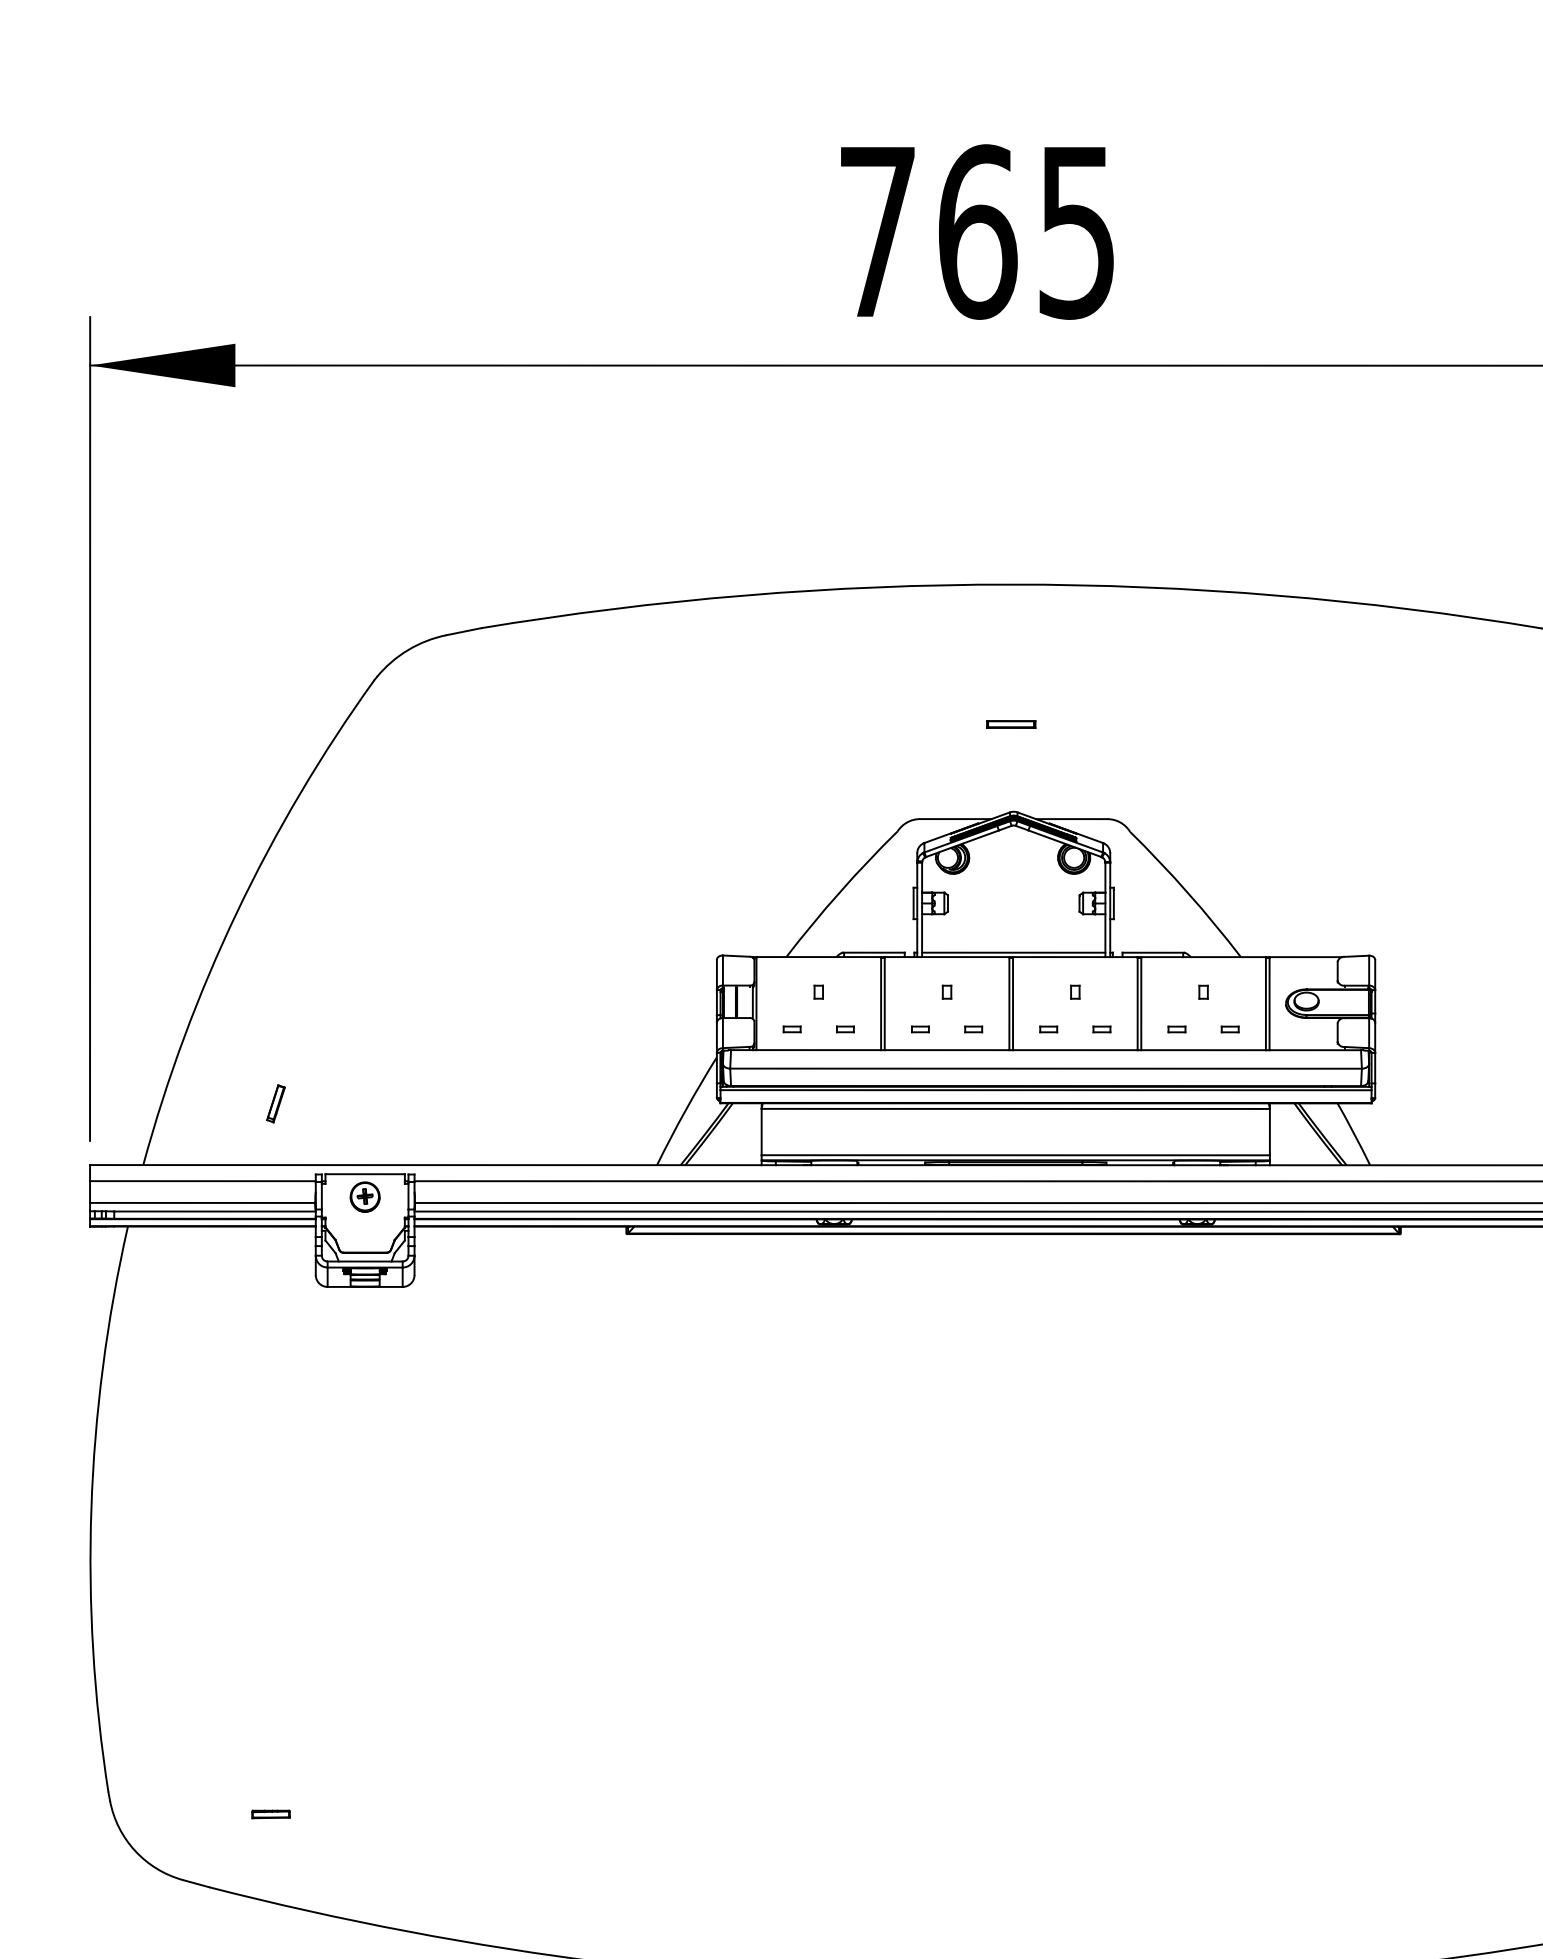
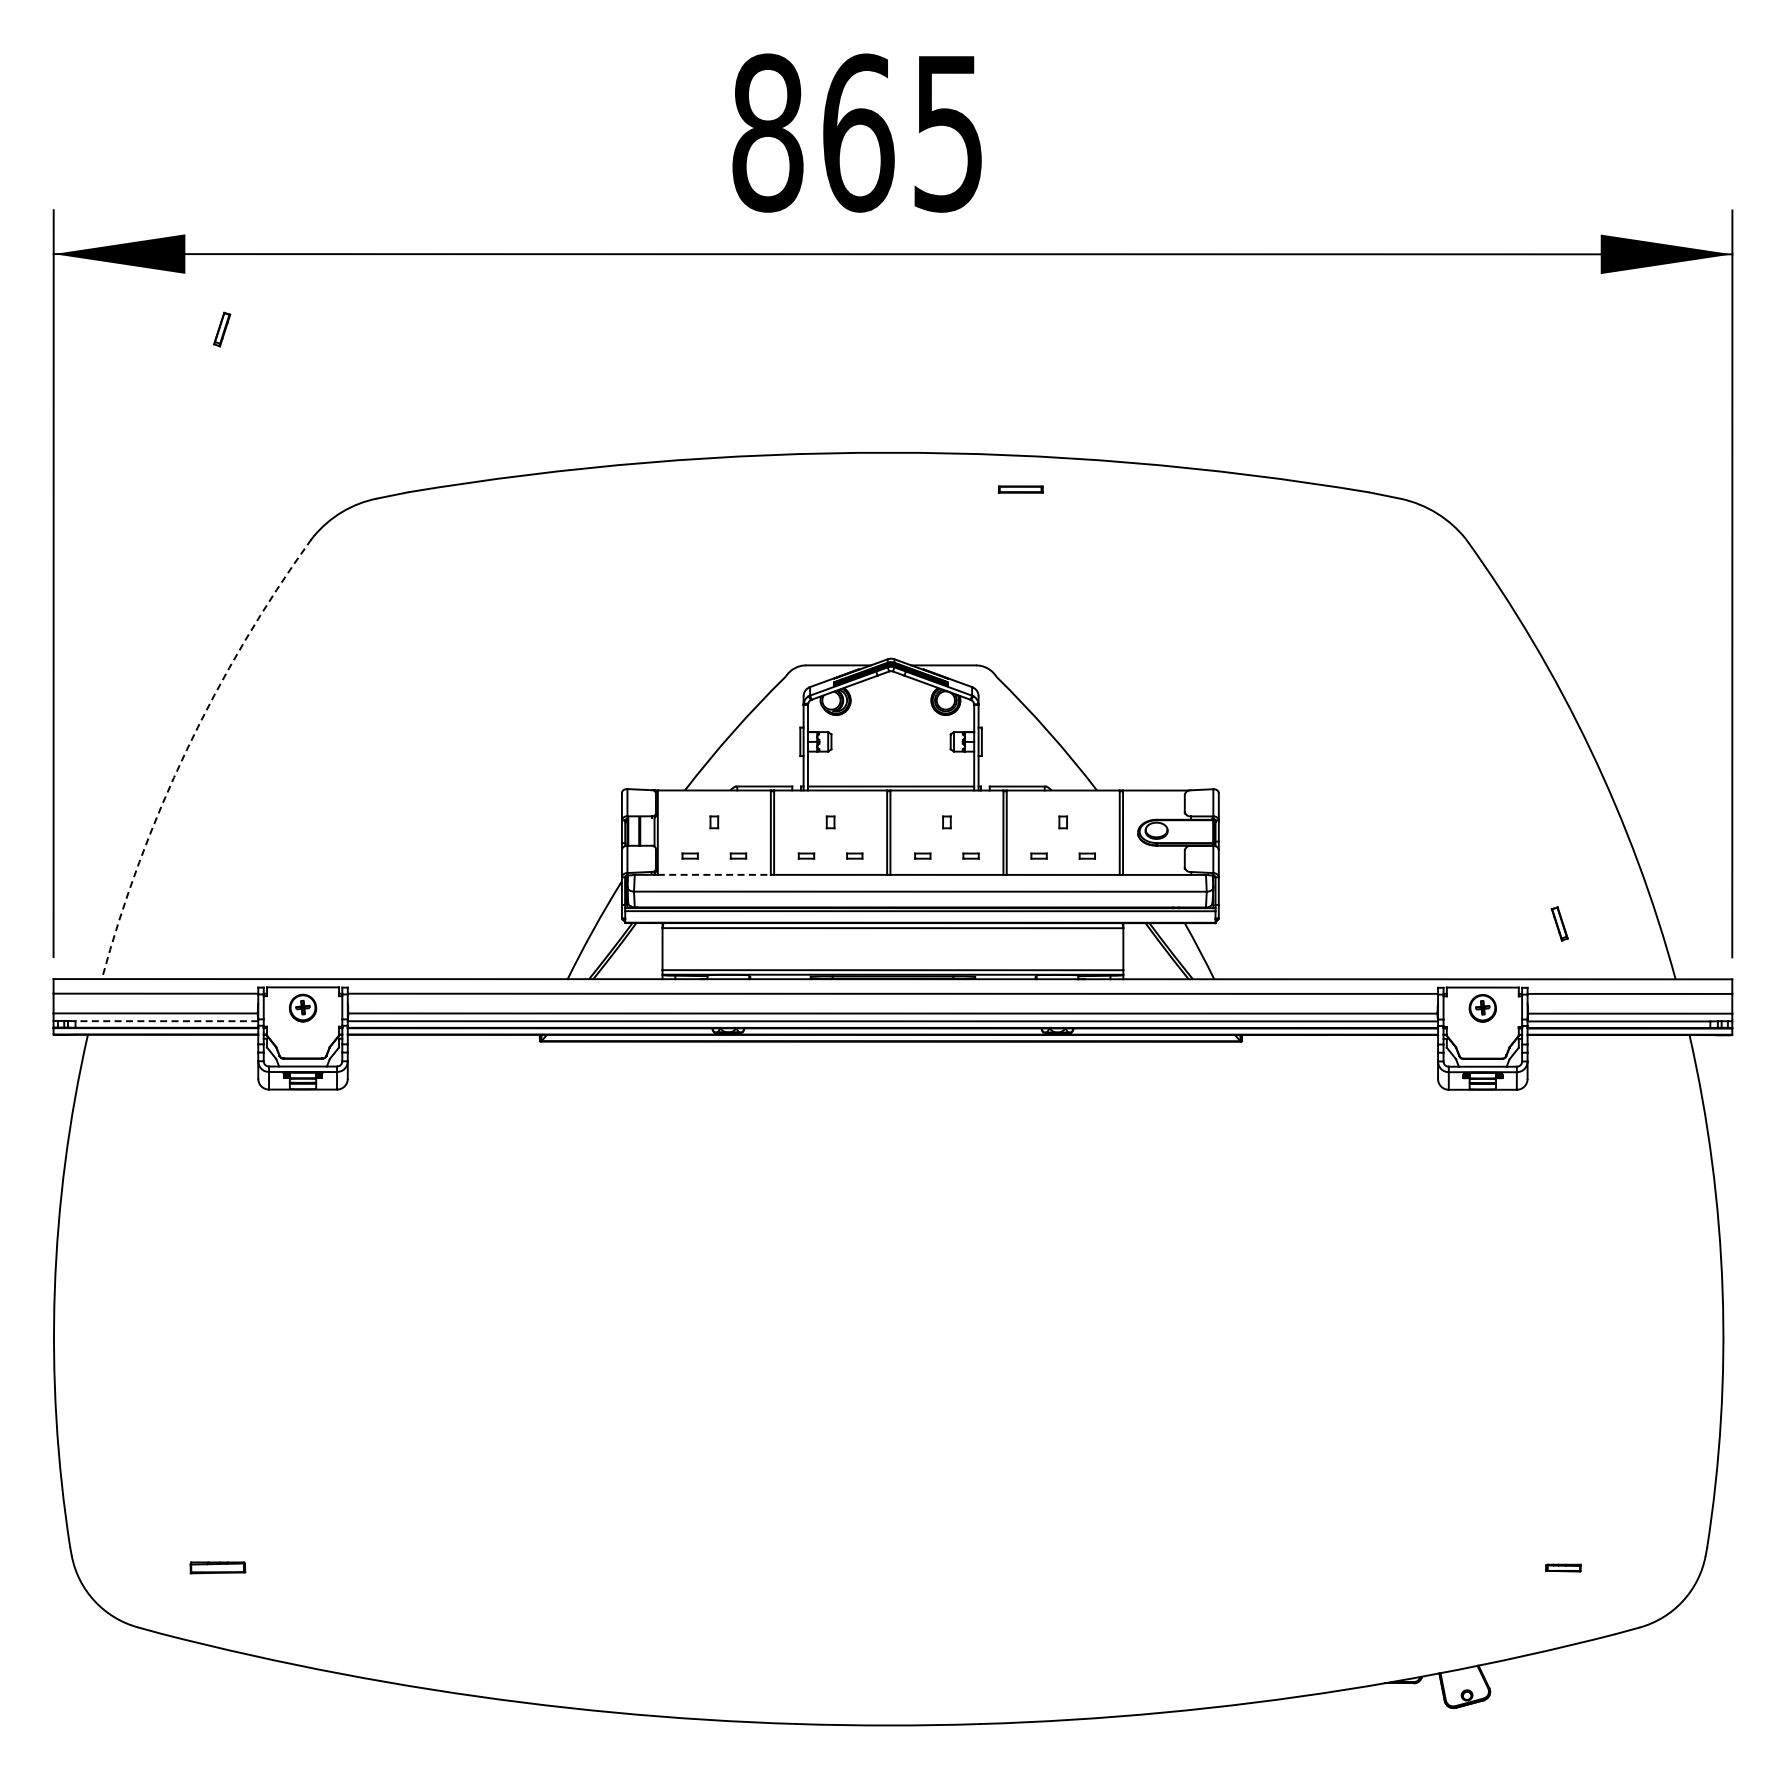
text: (877, 231) -> (767, 132), 765 -> 865
part: (1010, 724) -> (1020, 489), moved
arc: (236, 911) -> (186, 749), solid -> dashed
line: (818, 1049) -> (714, 874), solid -> dashed
part: (276, 1103) -> (222, 329), moved
line: (214, 1211) -> (166, 1021), solid -> dashed
part: (270, 1814) -> (217, 1567), size x1.6

